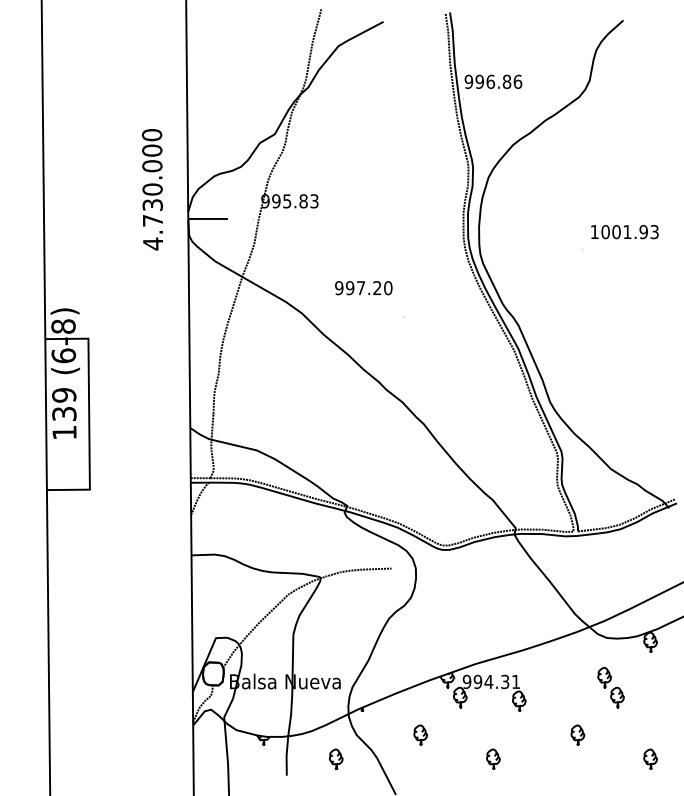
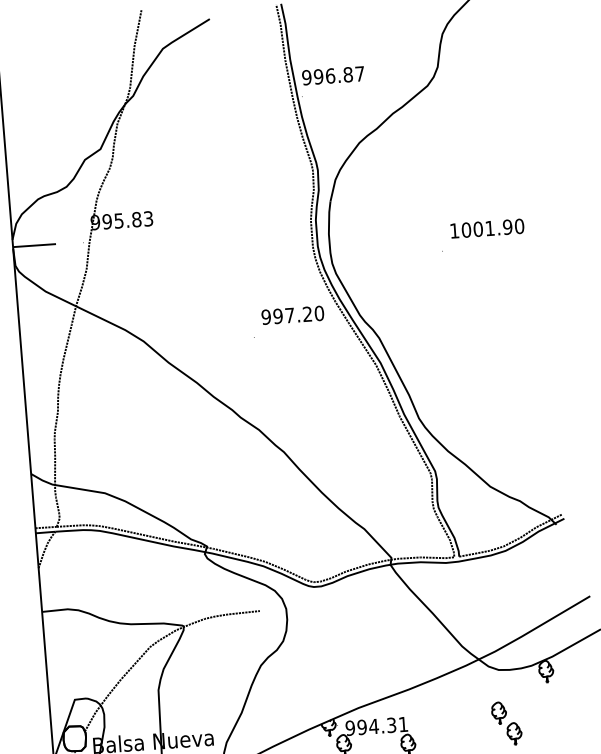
text: (517, 81) -> (359, 73), 996.86 -> 996.87
text: (654, 232) -> (519, 226), 1001.93 -> 1001.90
text: (363, 288) -> (292, 315), moved

